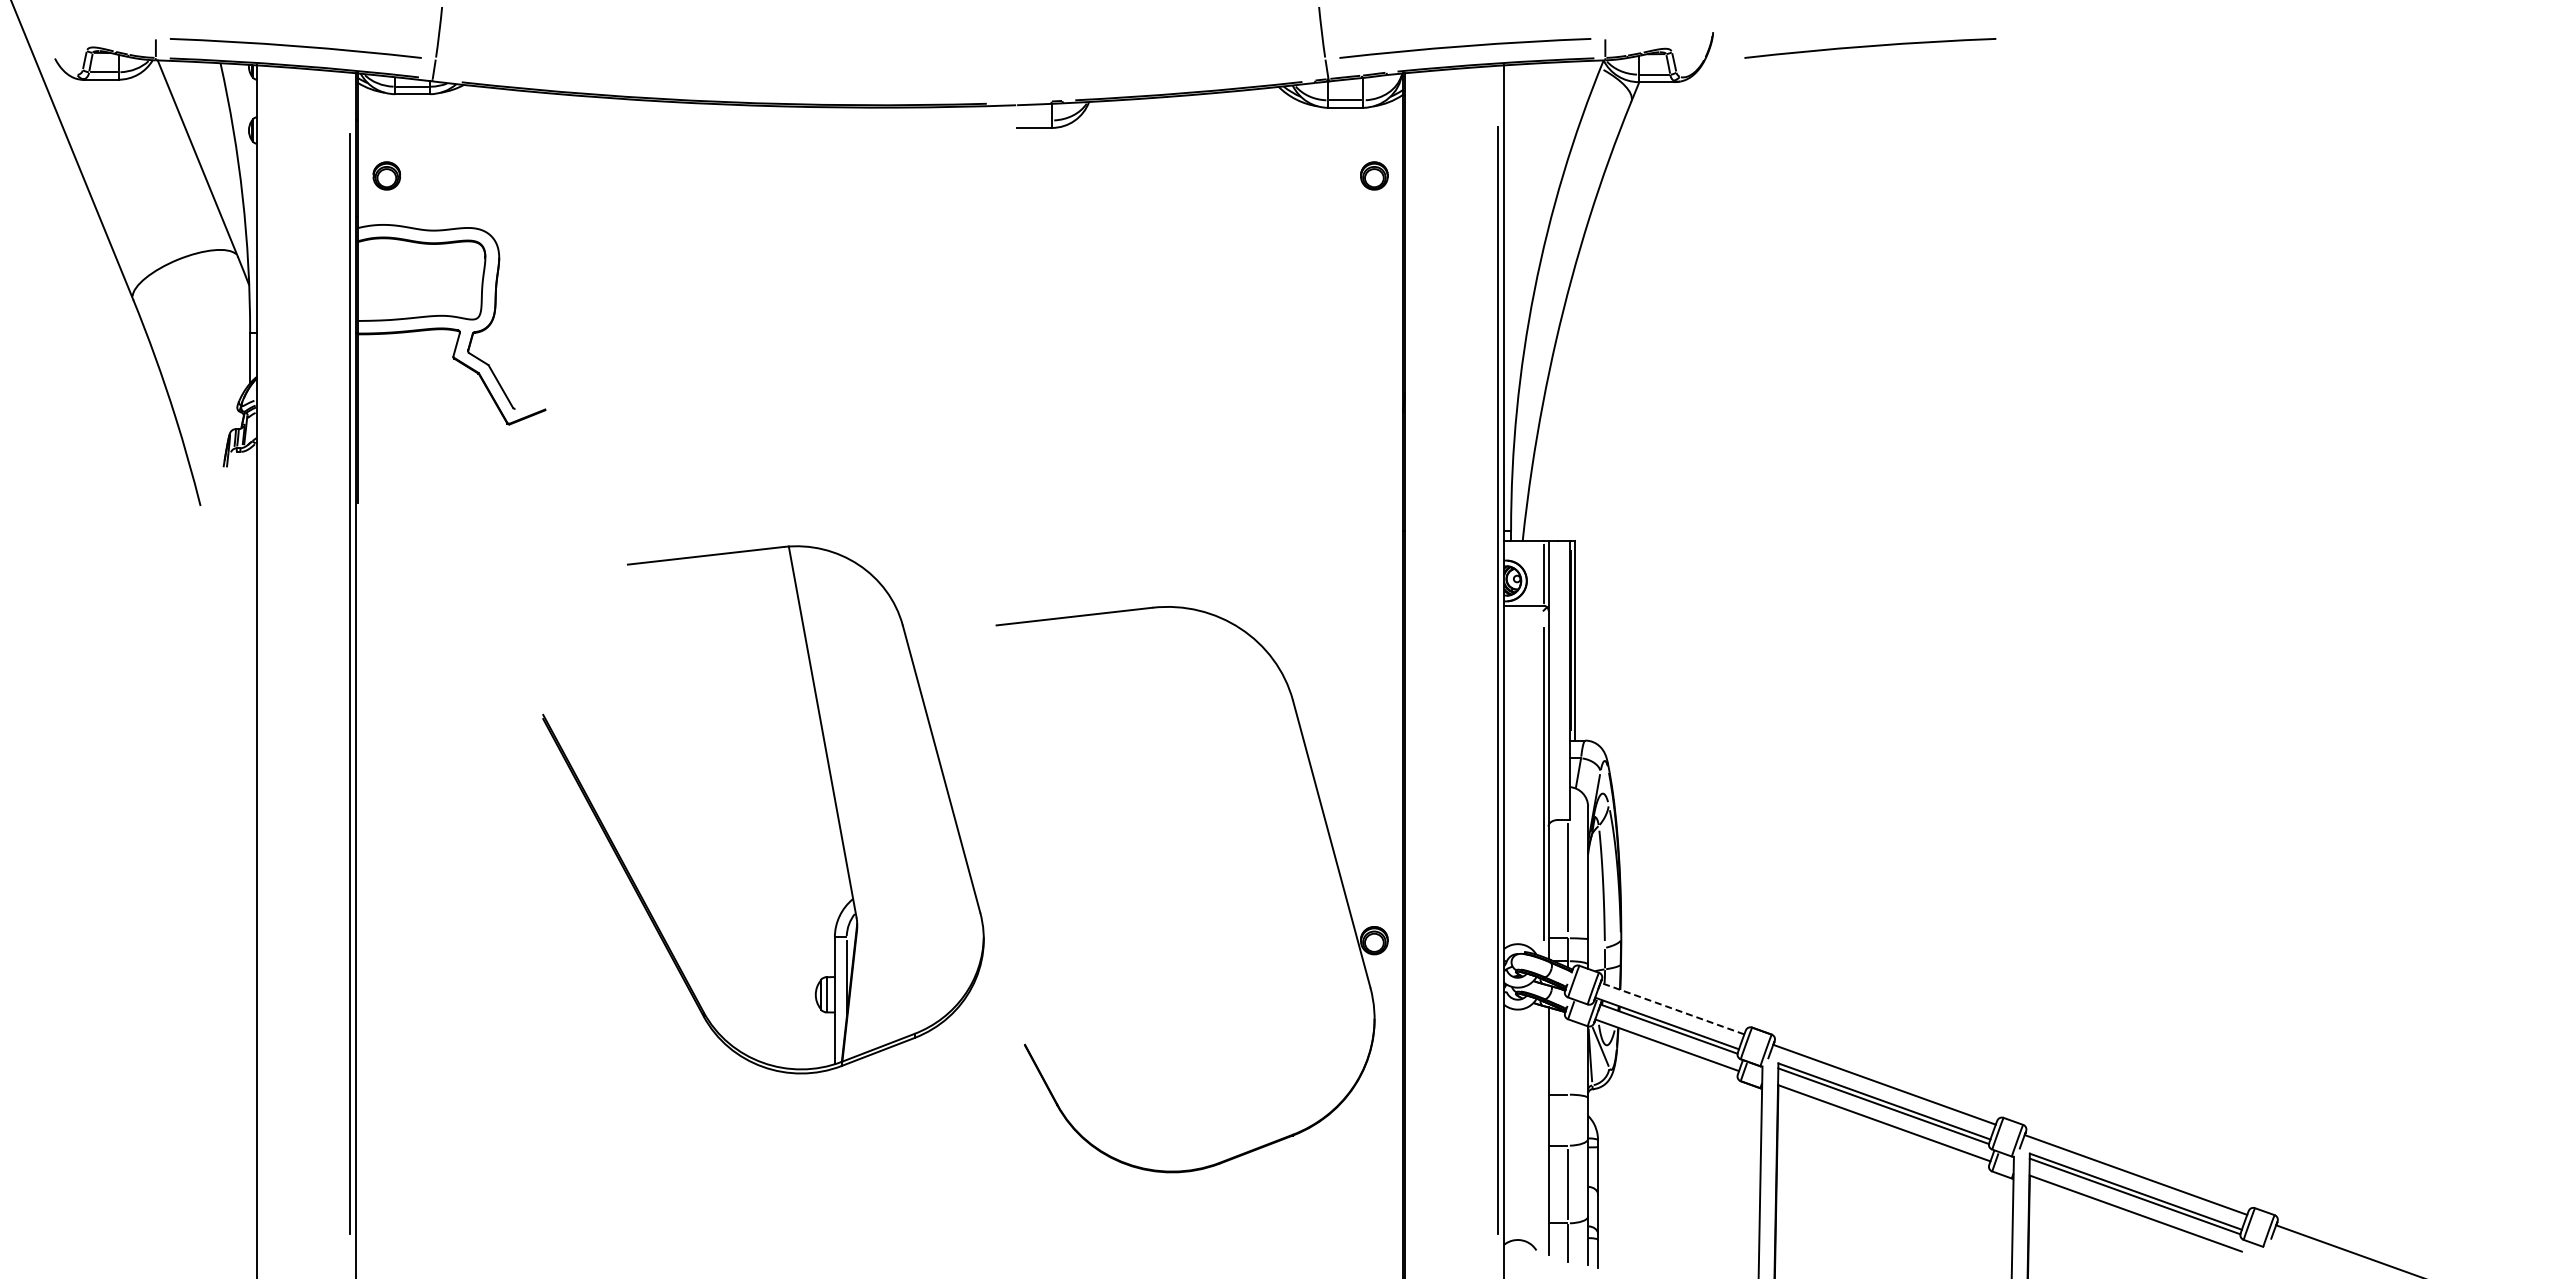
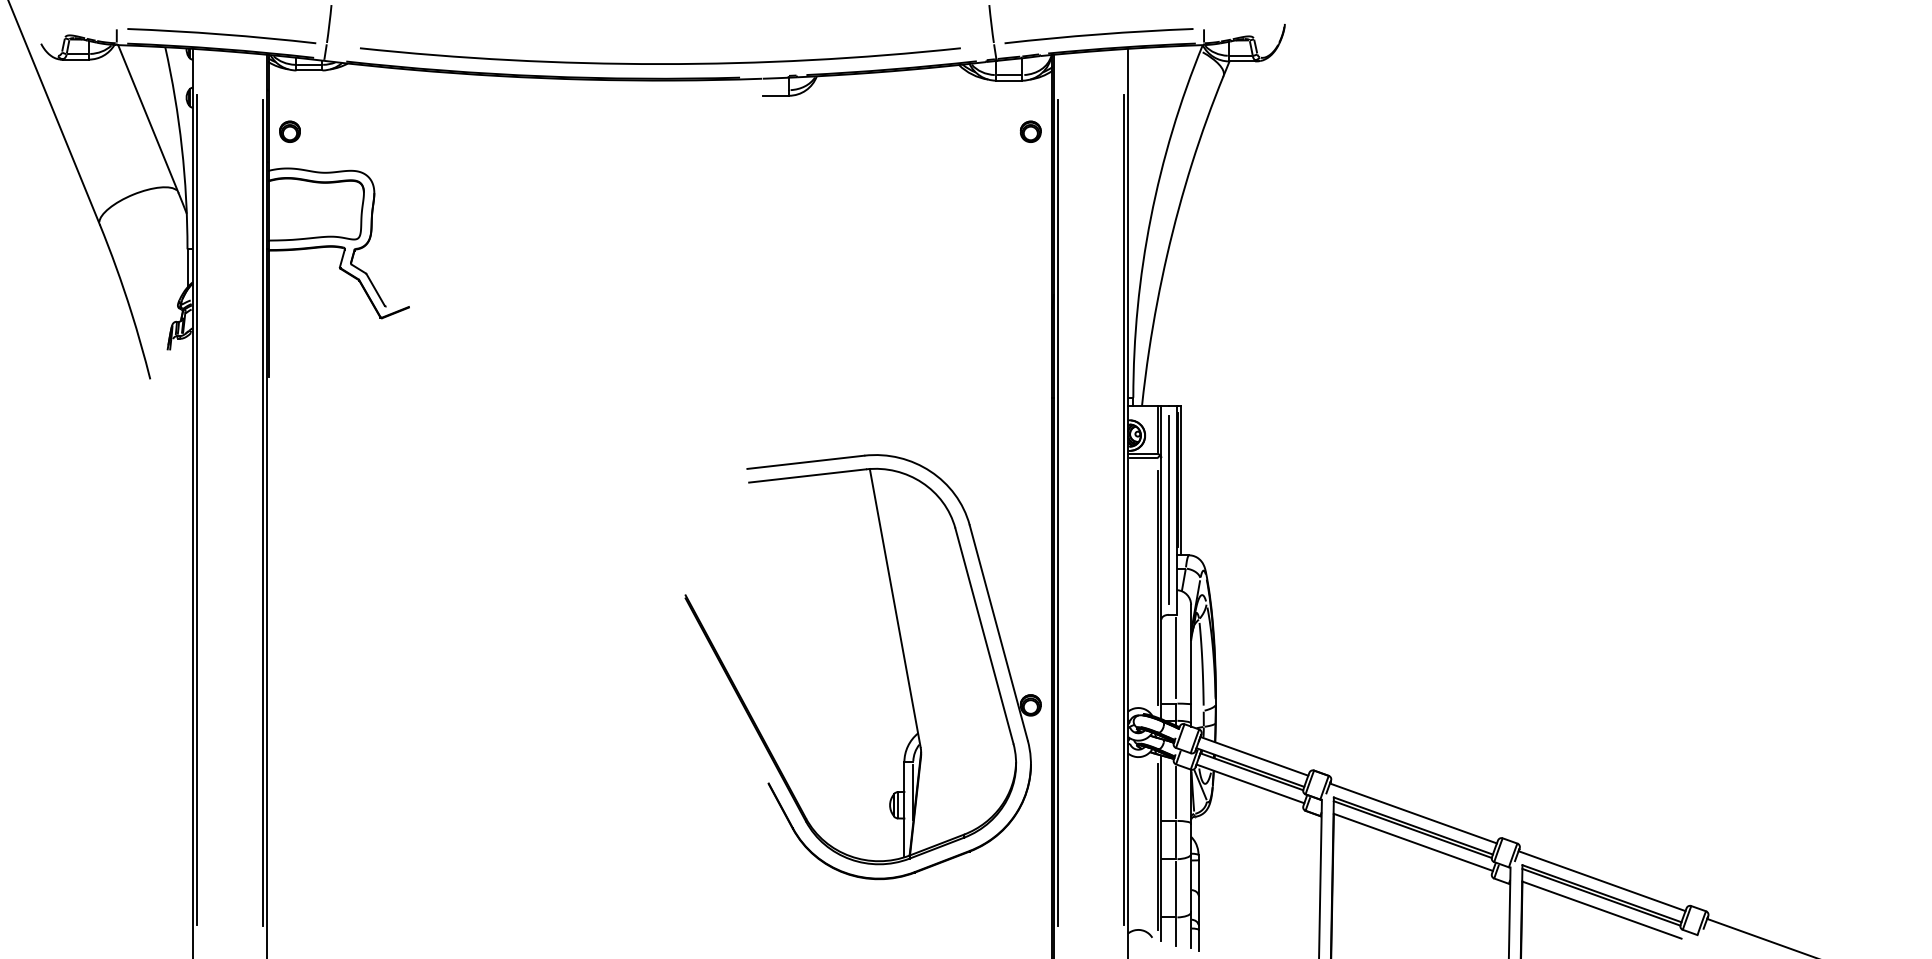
curve: (1870, 47) -> (1402, 35), removed
curve: (880, 84) -> (660, 63), added
line: (1523, 610) -> (1142, 457), added
line: (263, 680) -> (197, 510), added
line: (1558, 680) -> (1168, 510), added
line: (1411, 683) -> (1058, 512), added
part: (833, 798) -> (903, 658), moved
line: (1672, 1008) -> (1254, 756), dashed -> solid
line: (1568, 1056) -> (1176, 792), added
line: (1568, 1120) -> (1176, 840), added
line: (1543, 1129) -> (1157, 847), added

